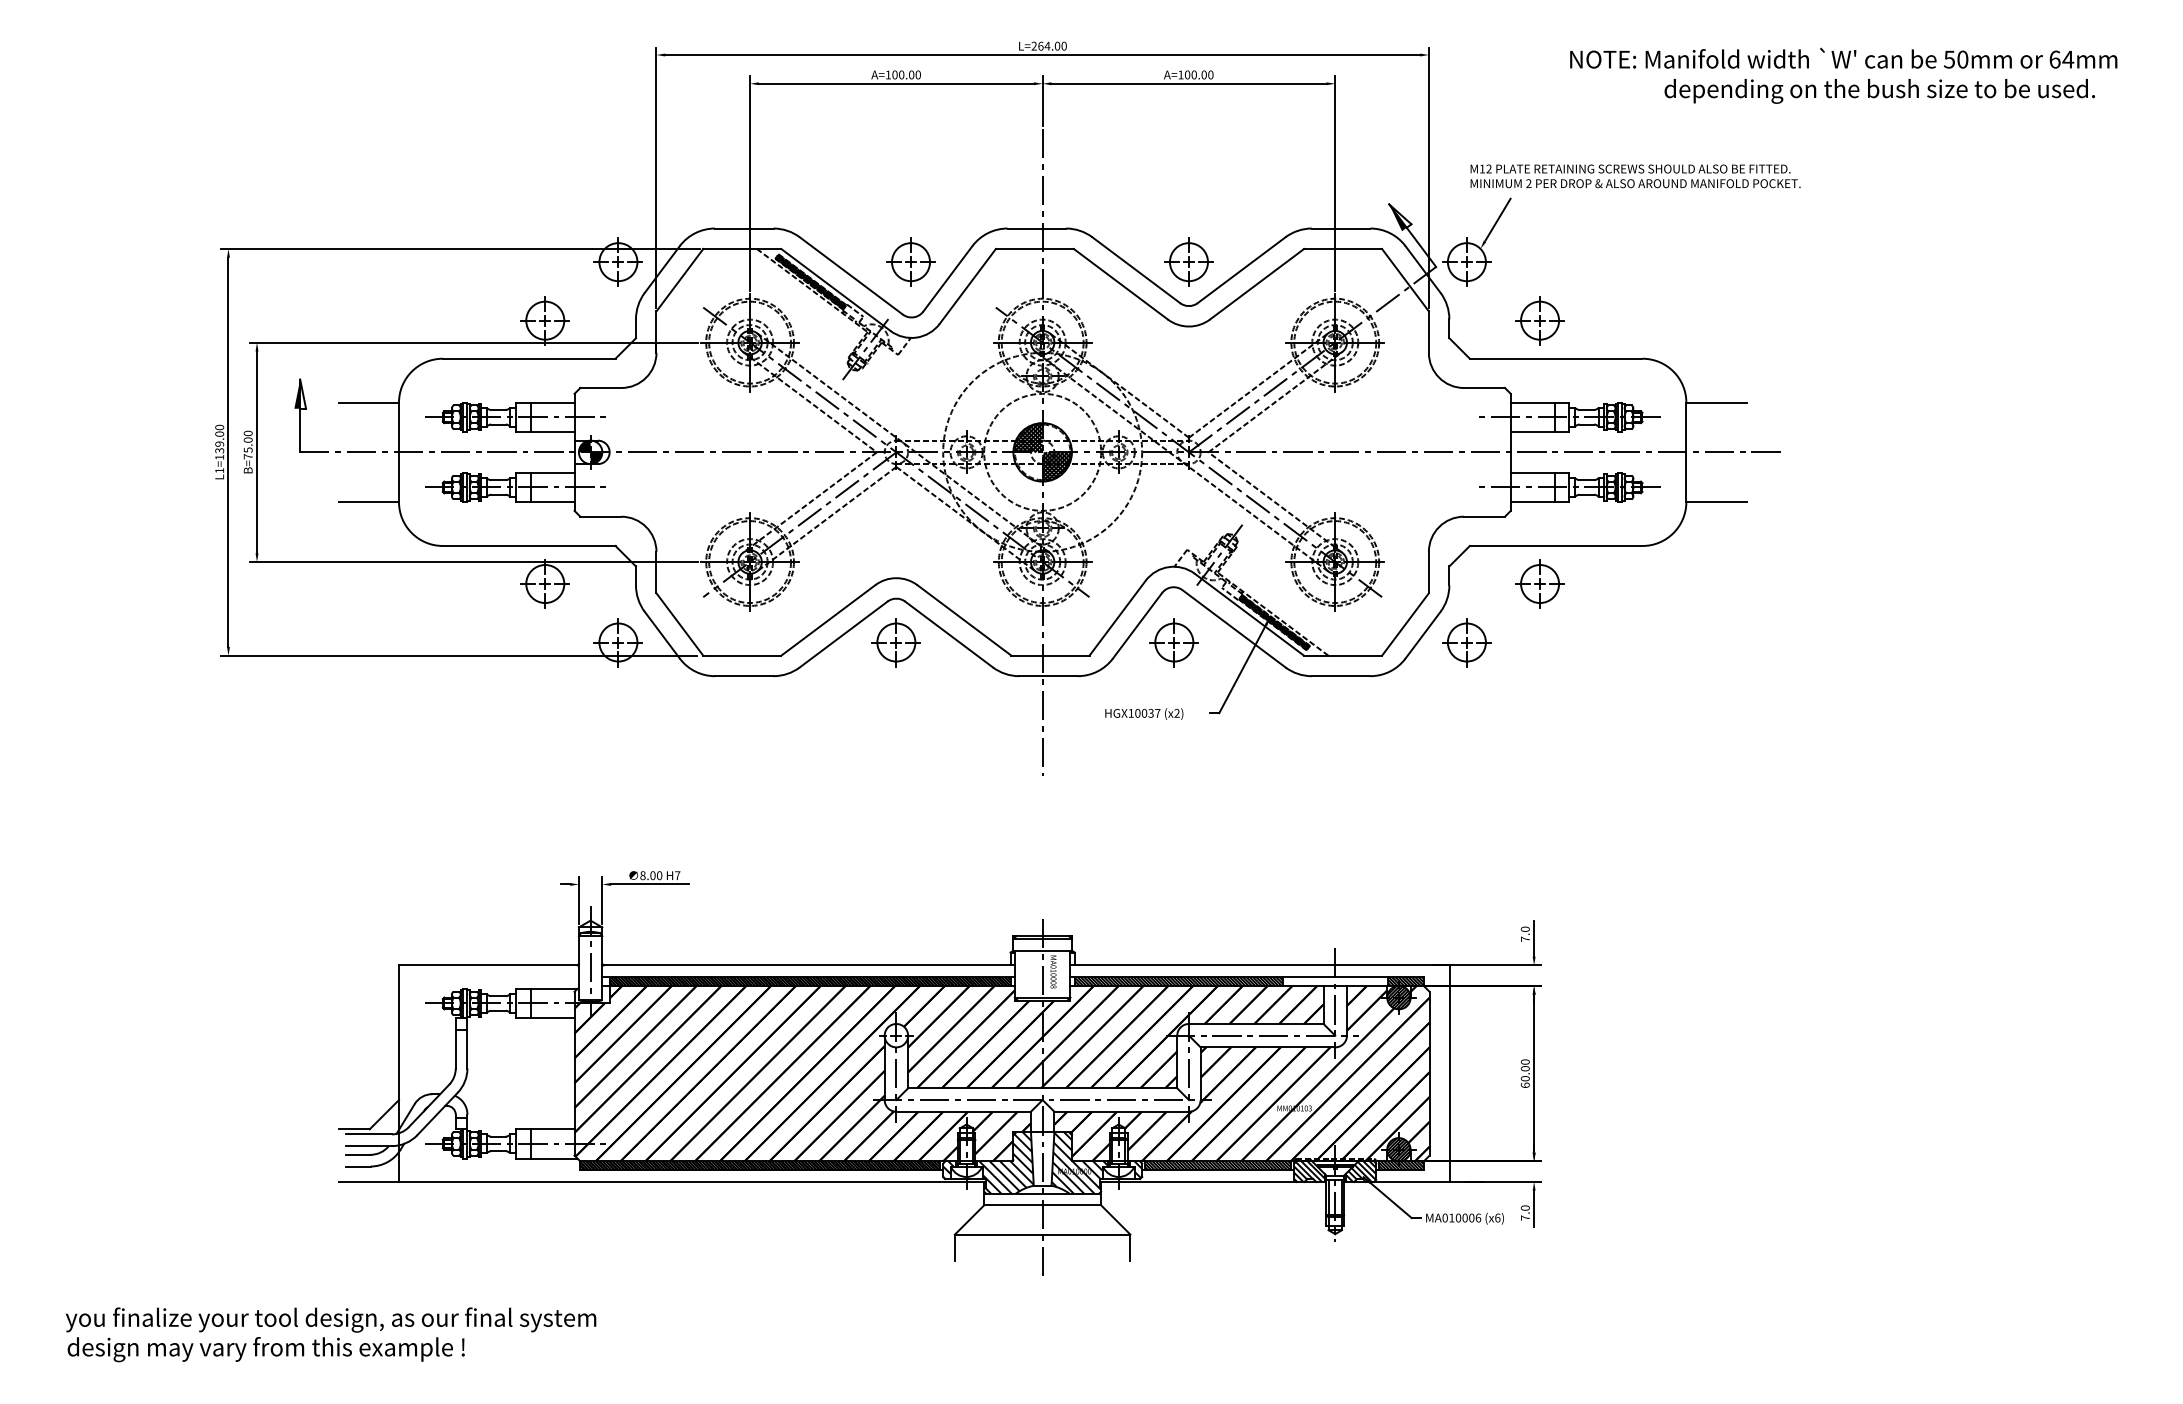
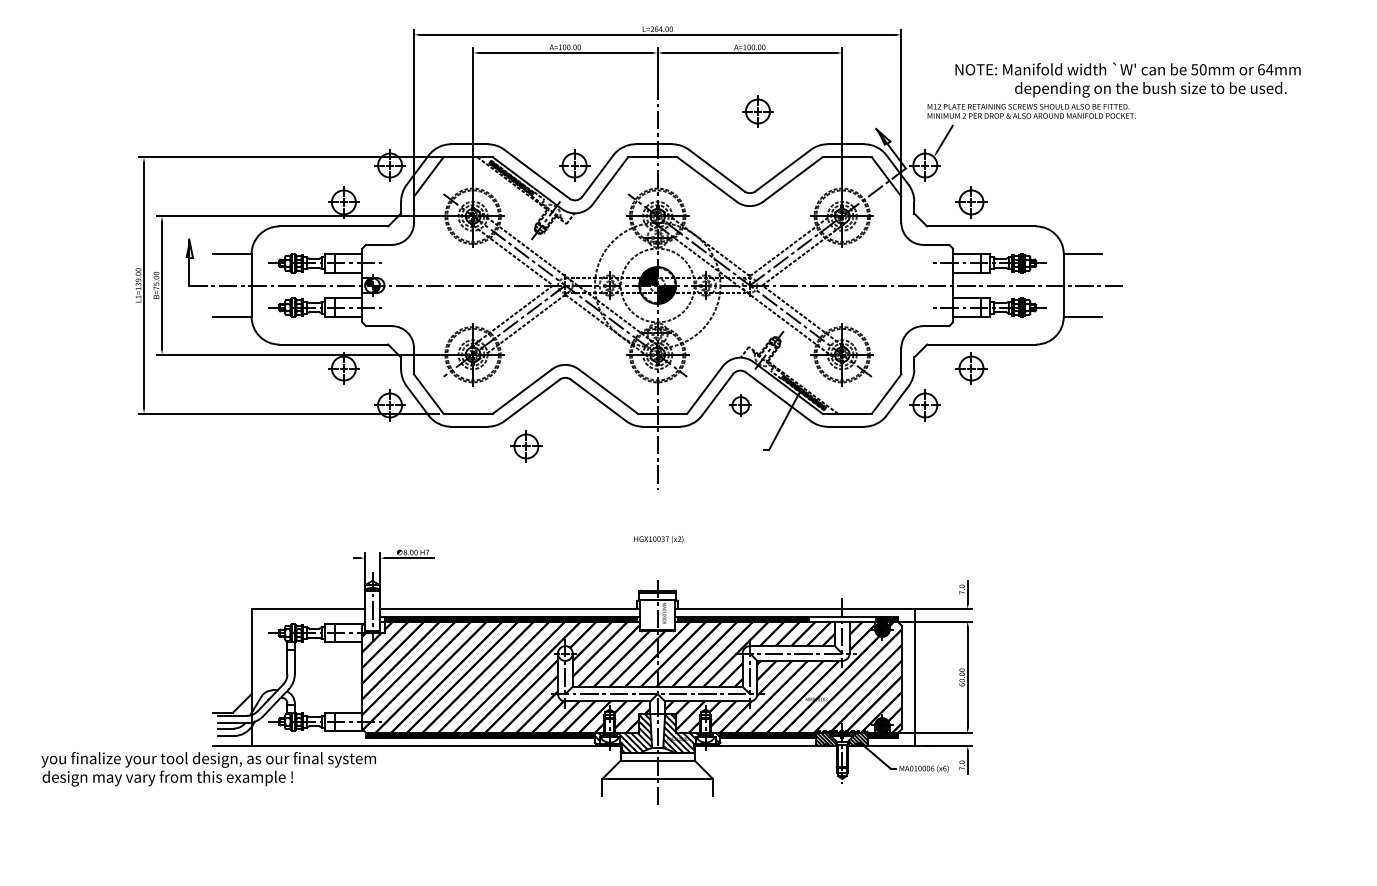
text: (1842, 75) -> (1127, 79), moved
part: (1188, 262) -> (757, 111), moved
part: (896, 642) -> (526, 446), moved
part: (1173, 642) -> (740, 405), size x0.7
text: (1143, 713) -> (658, 539), moved
text: (330, 1335) -> (208, 769), moved

